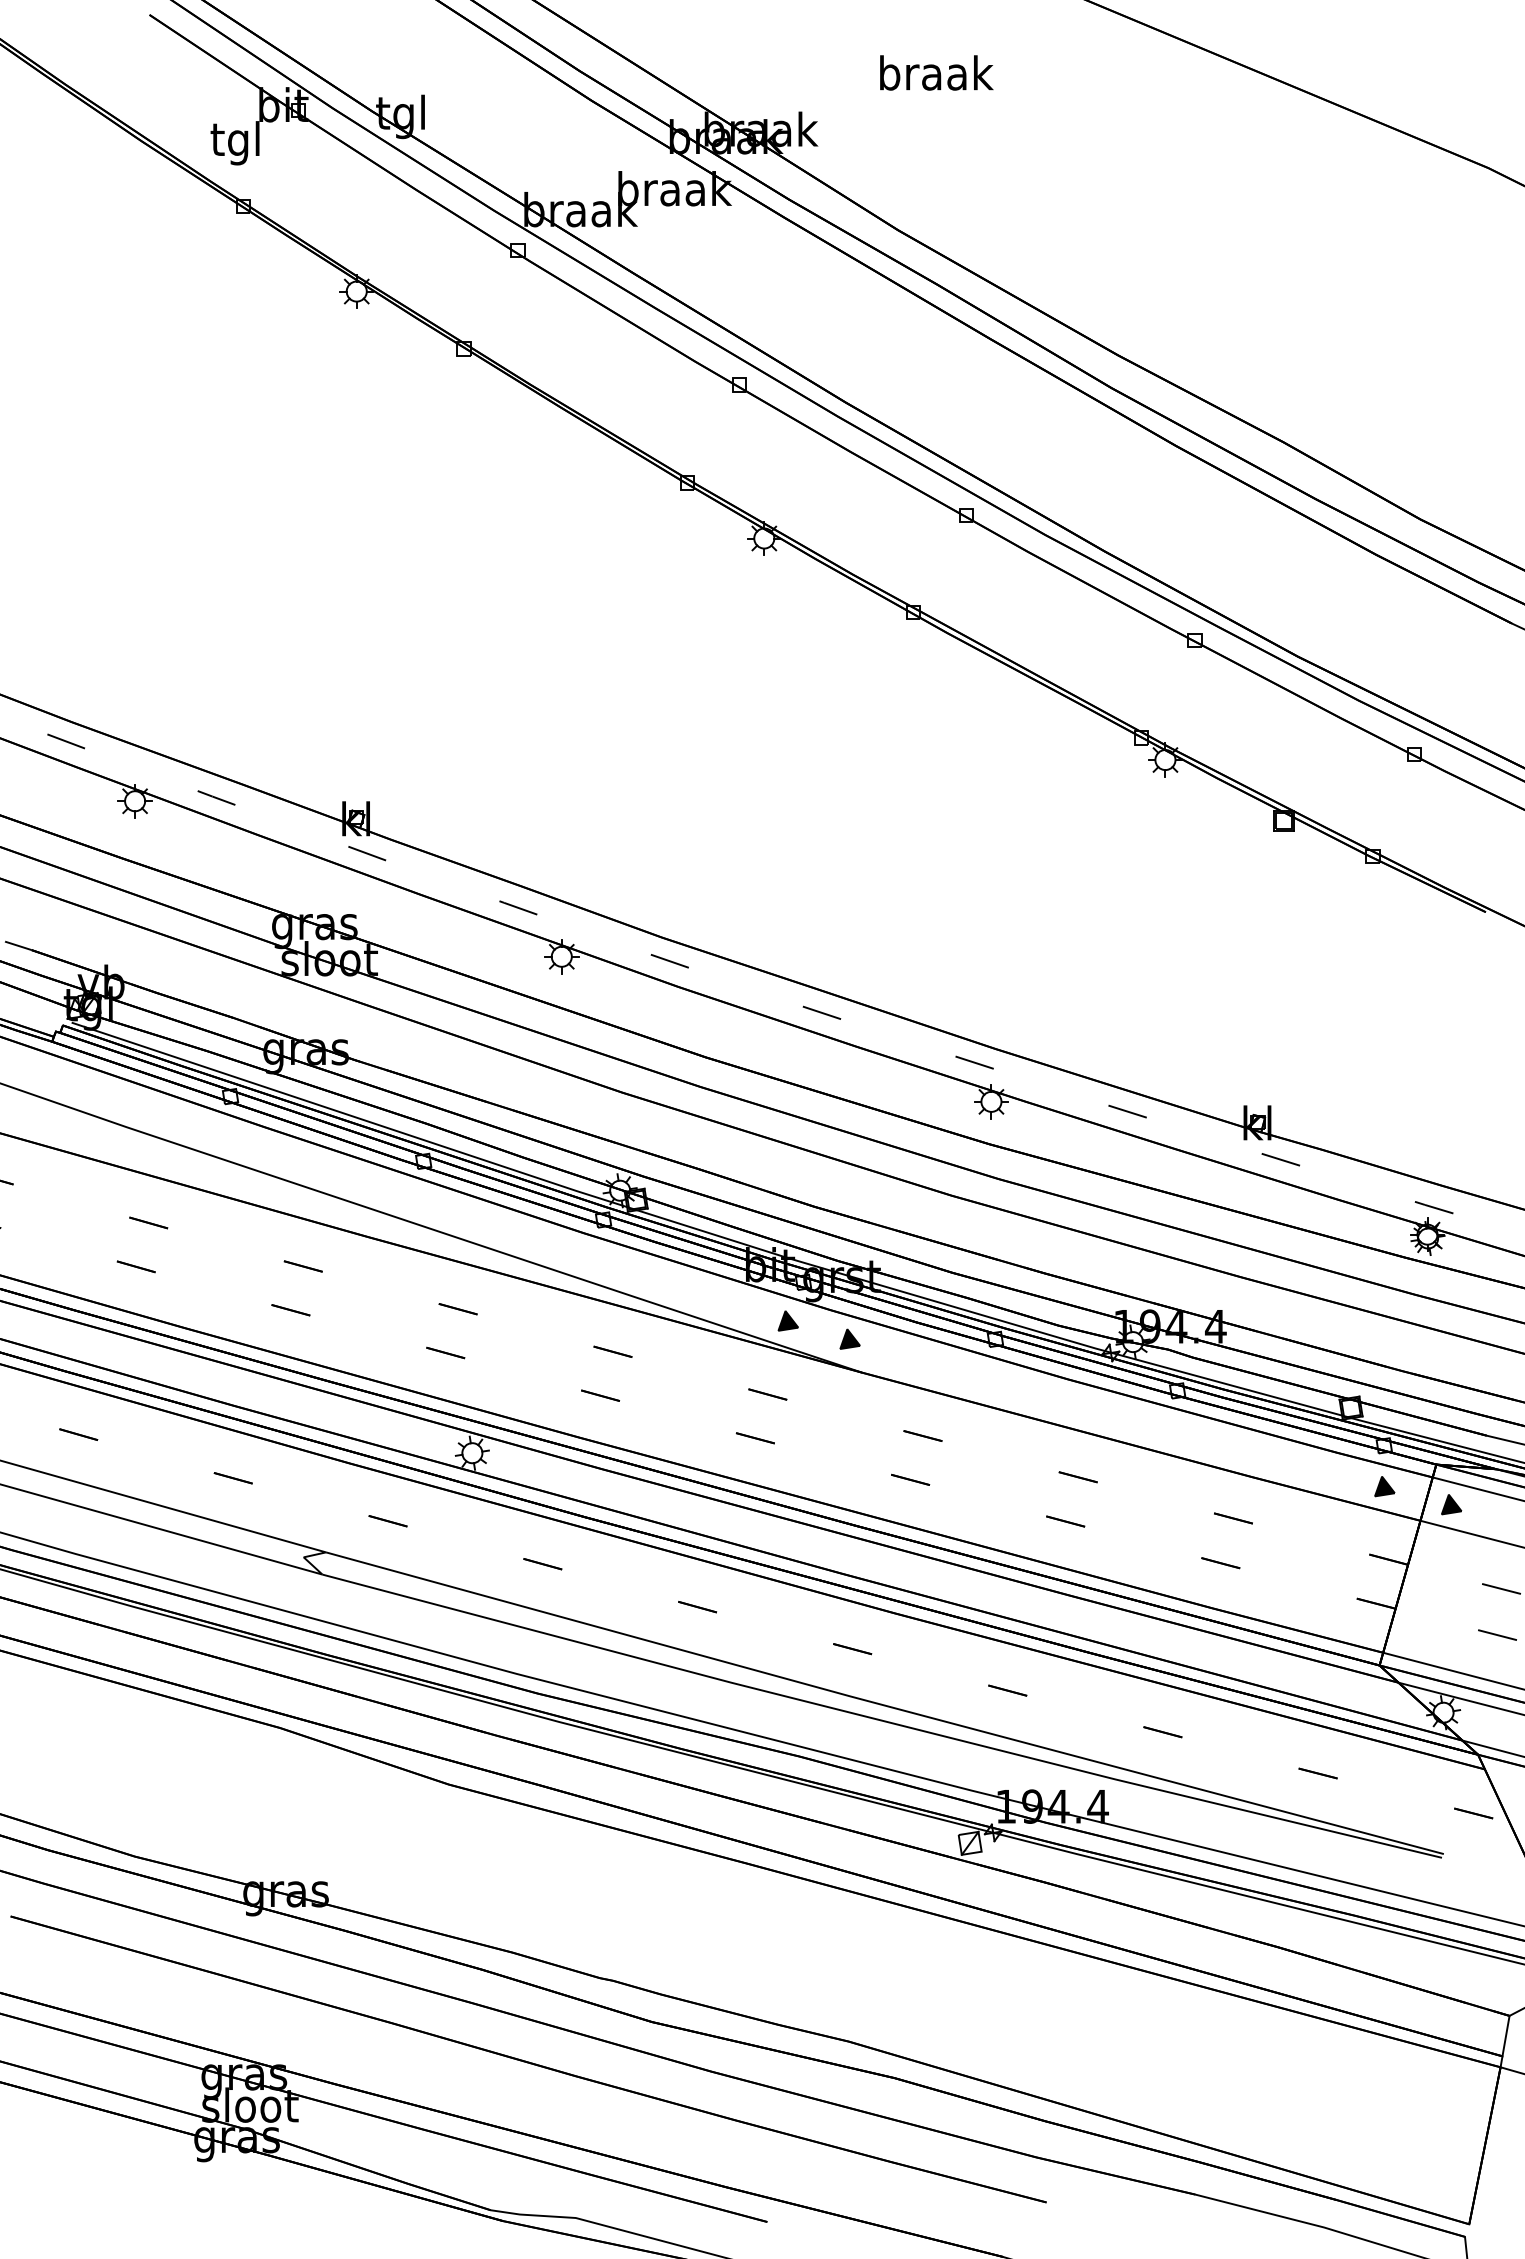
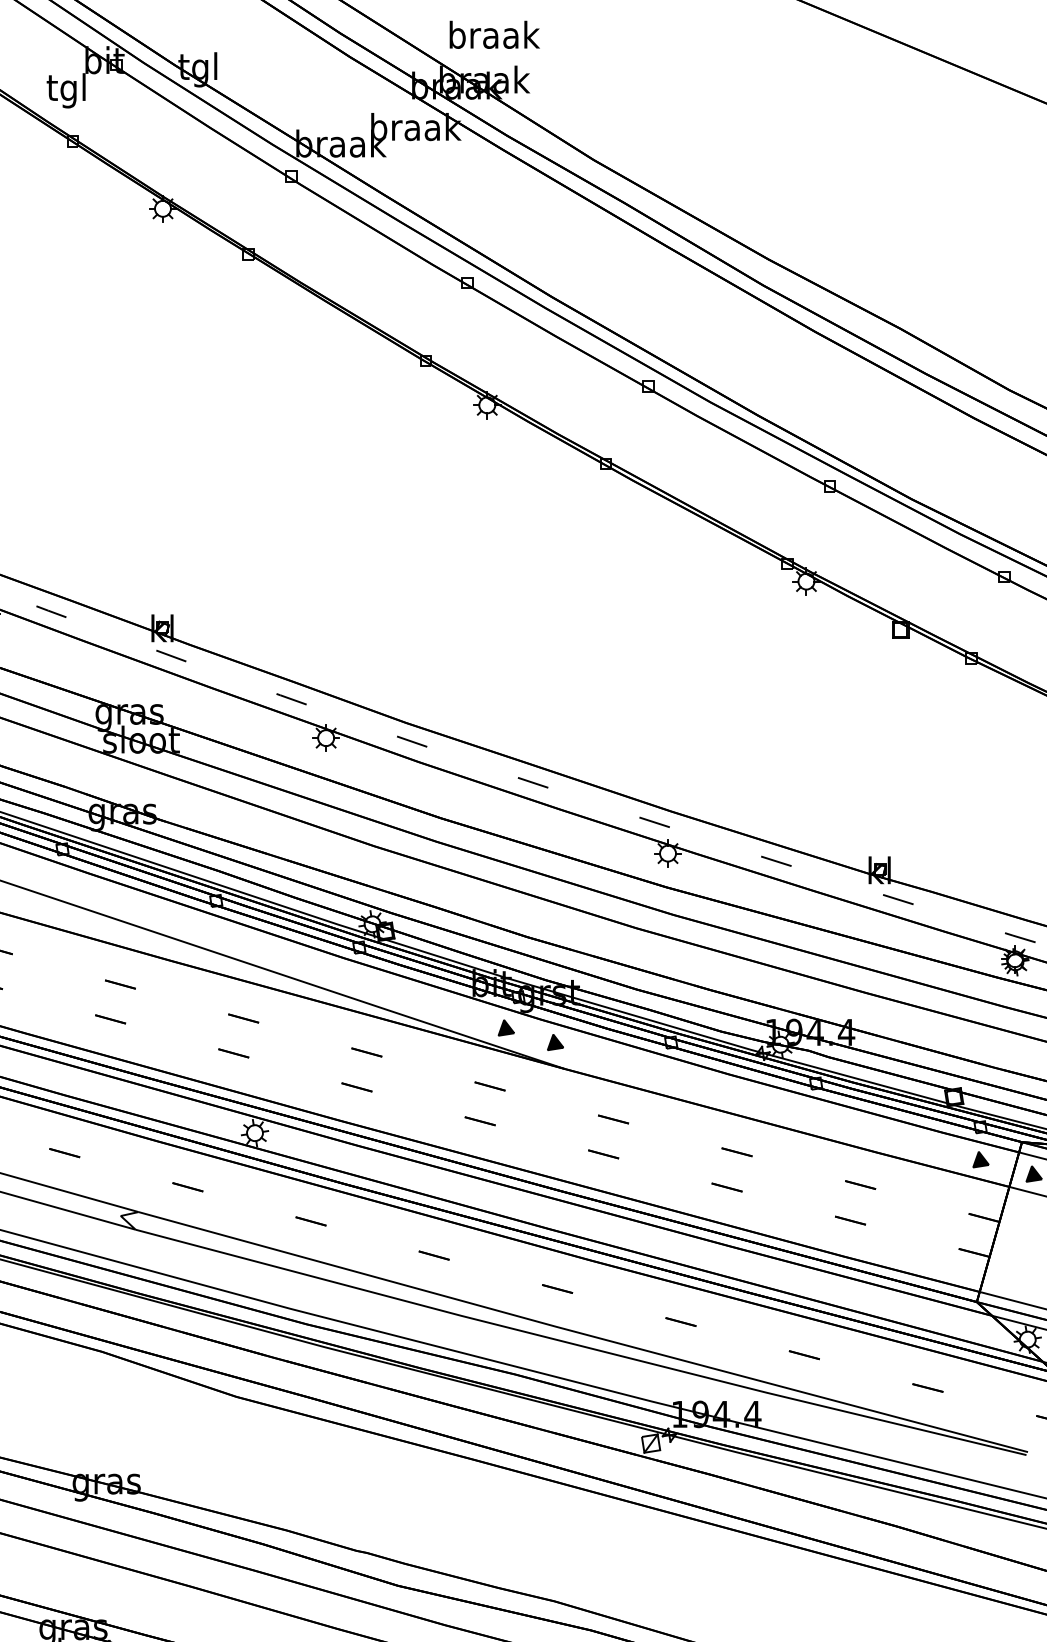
text: (936, 72) -> (494, 34), moved

